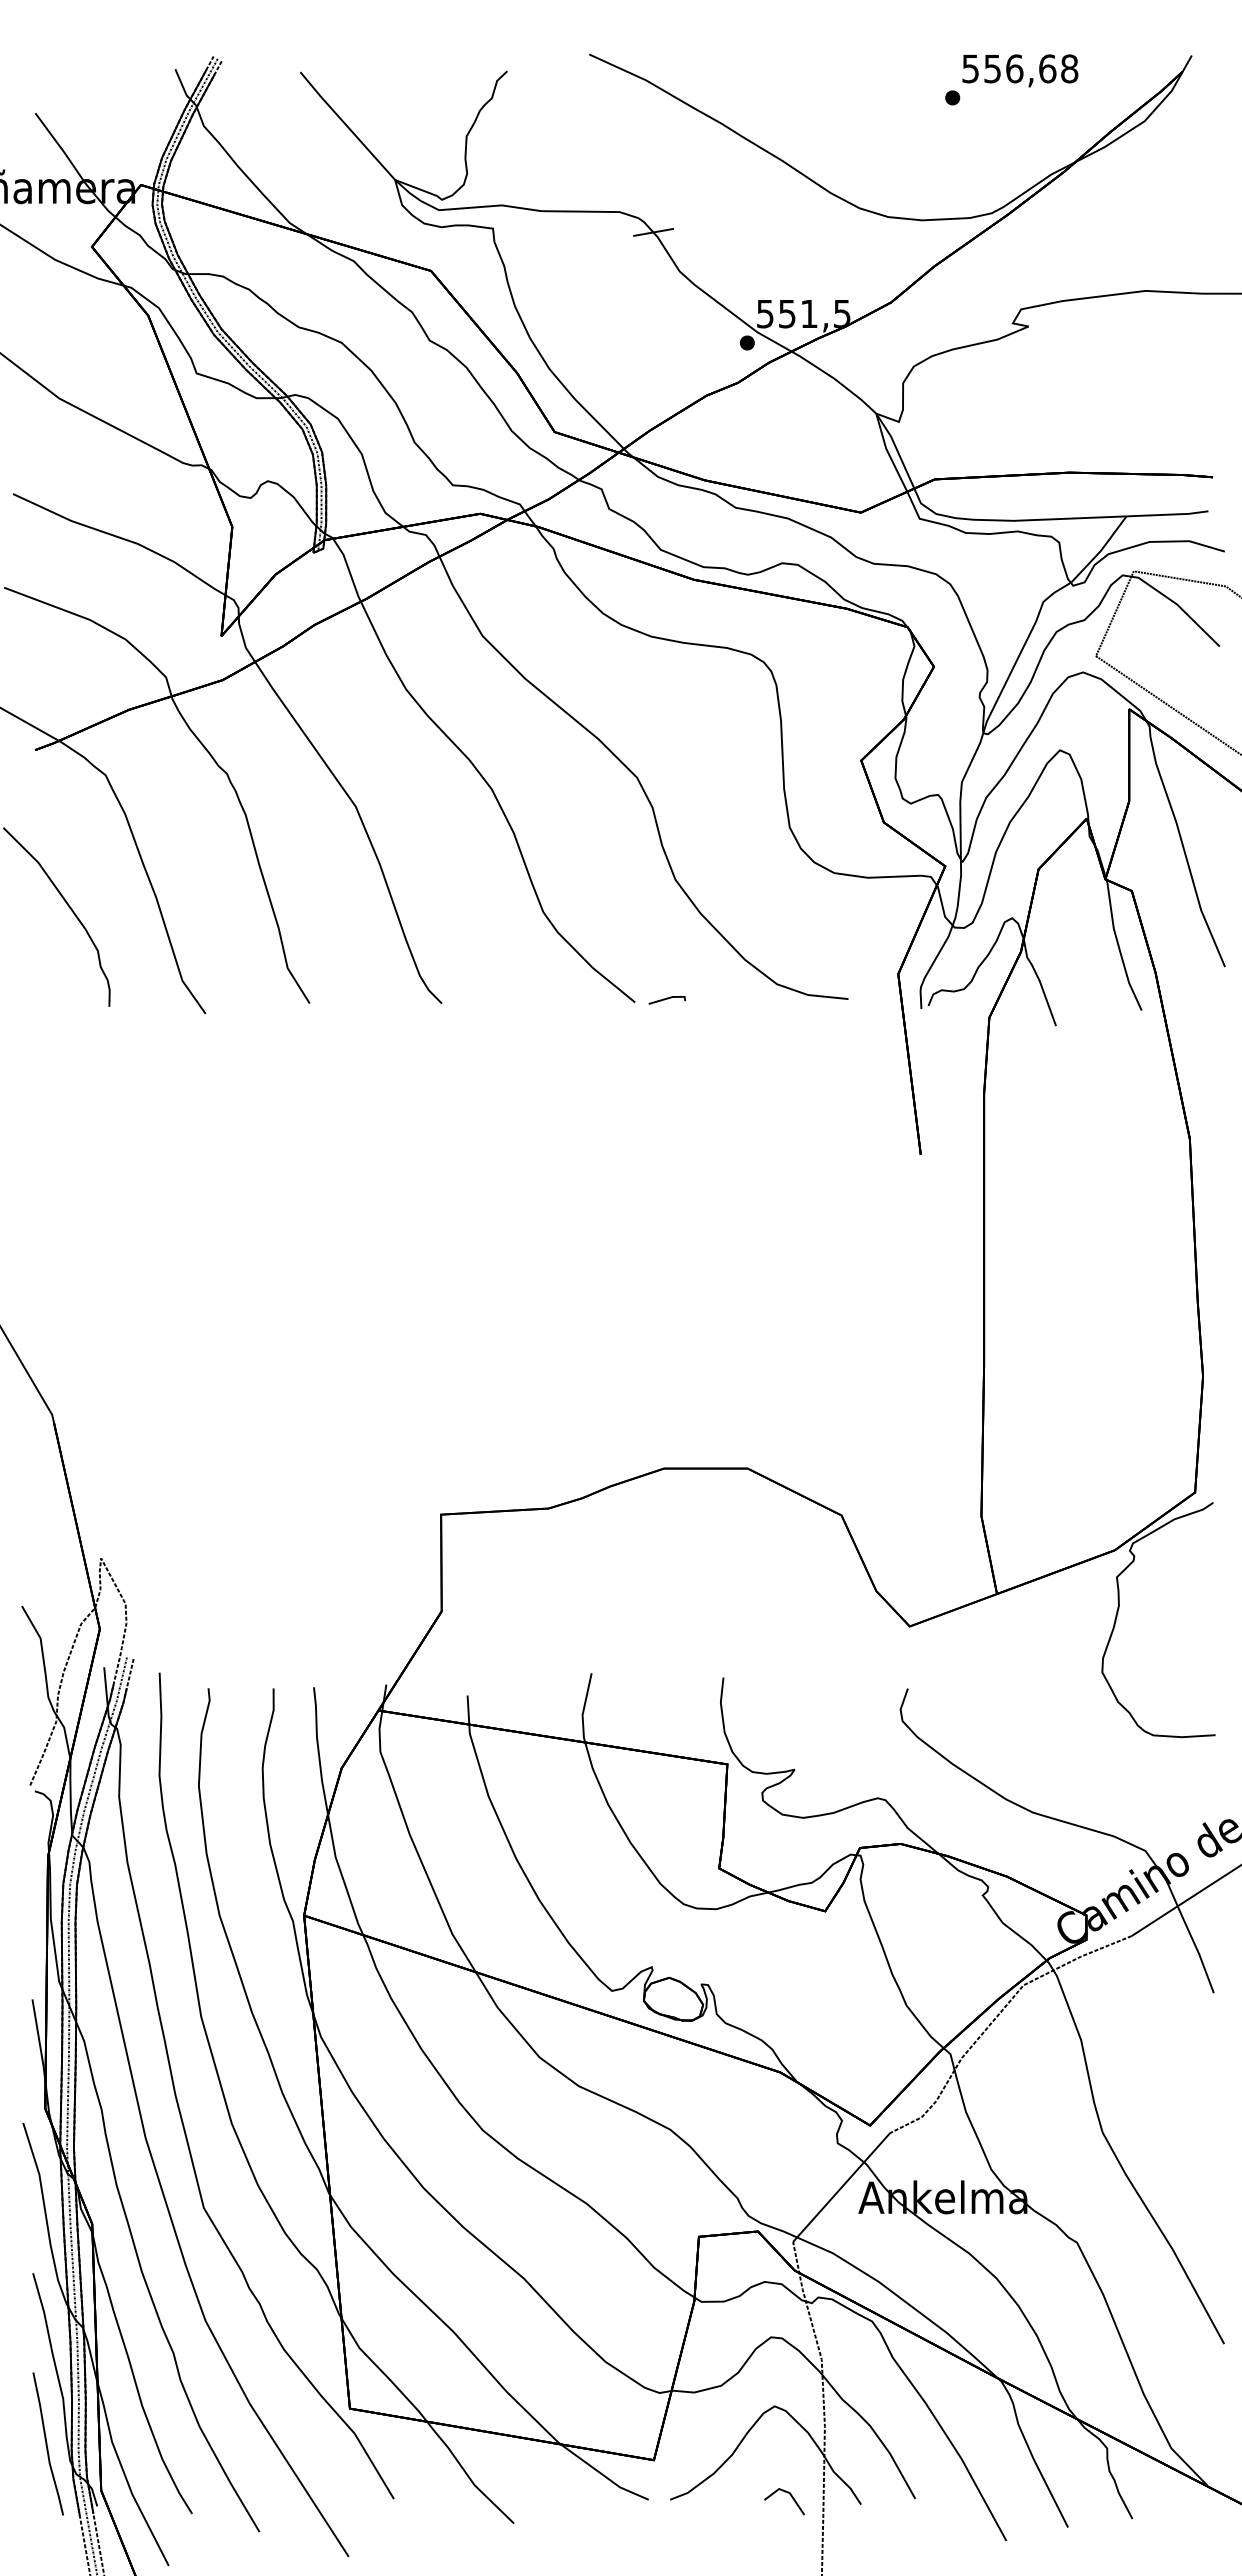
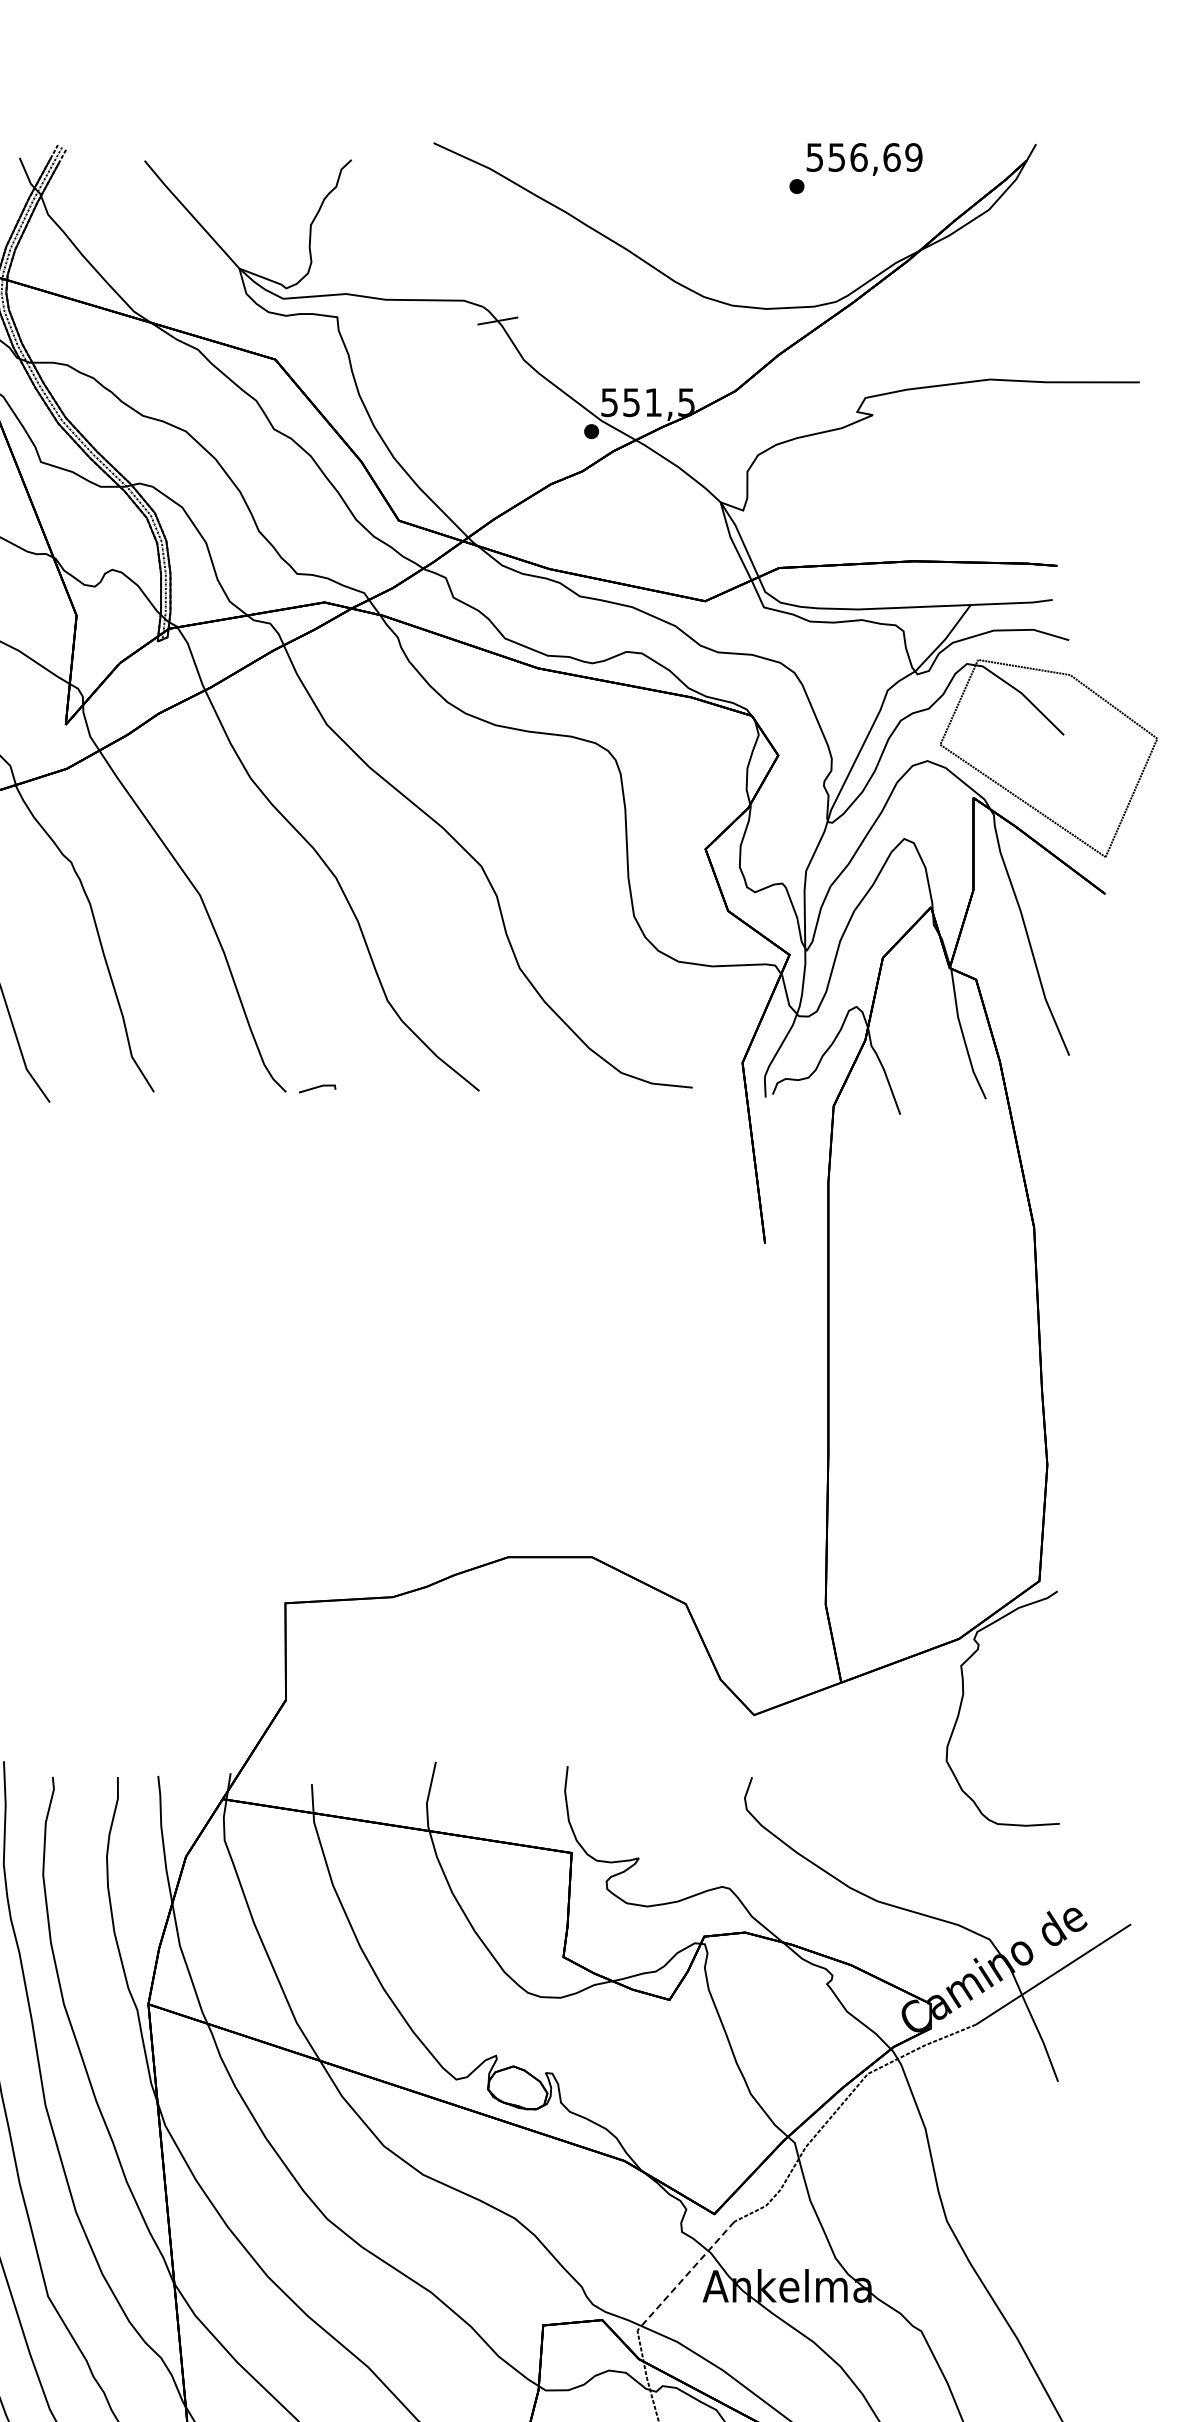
text: (1069, 68) -> (913, 157), 556,68 -> 556,69
line: (667, 999) -> (317, 1088), moved
line: (841, 2187) -> (685, 2276), solid -> dashed

